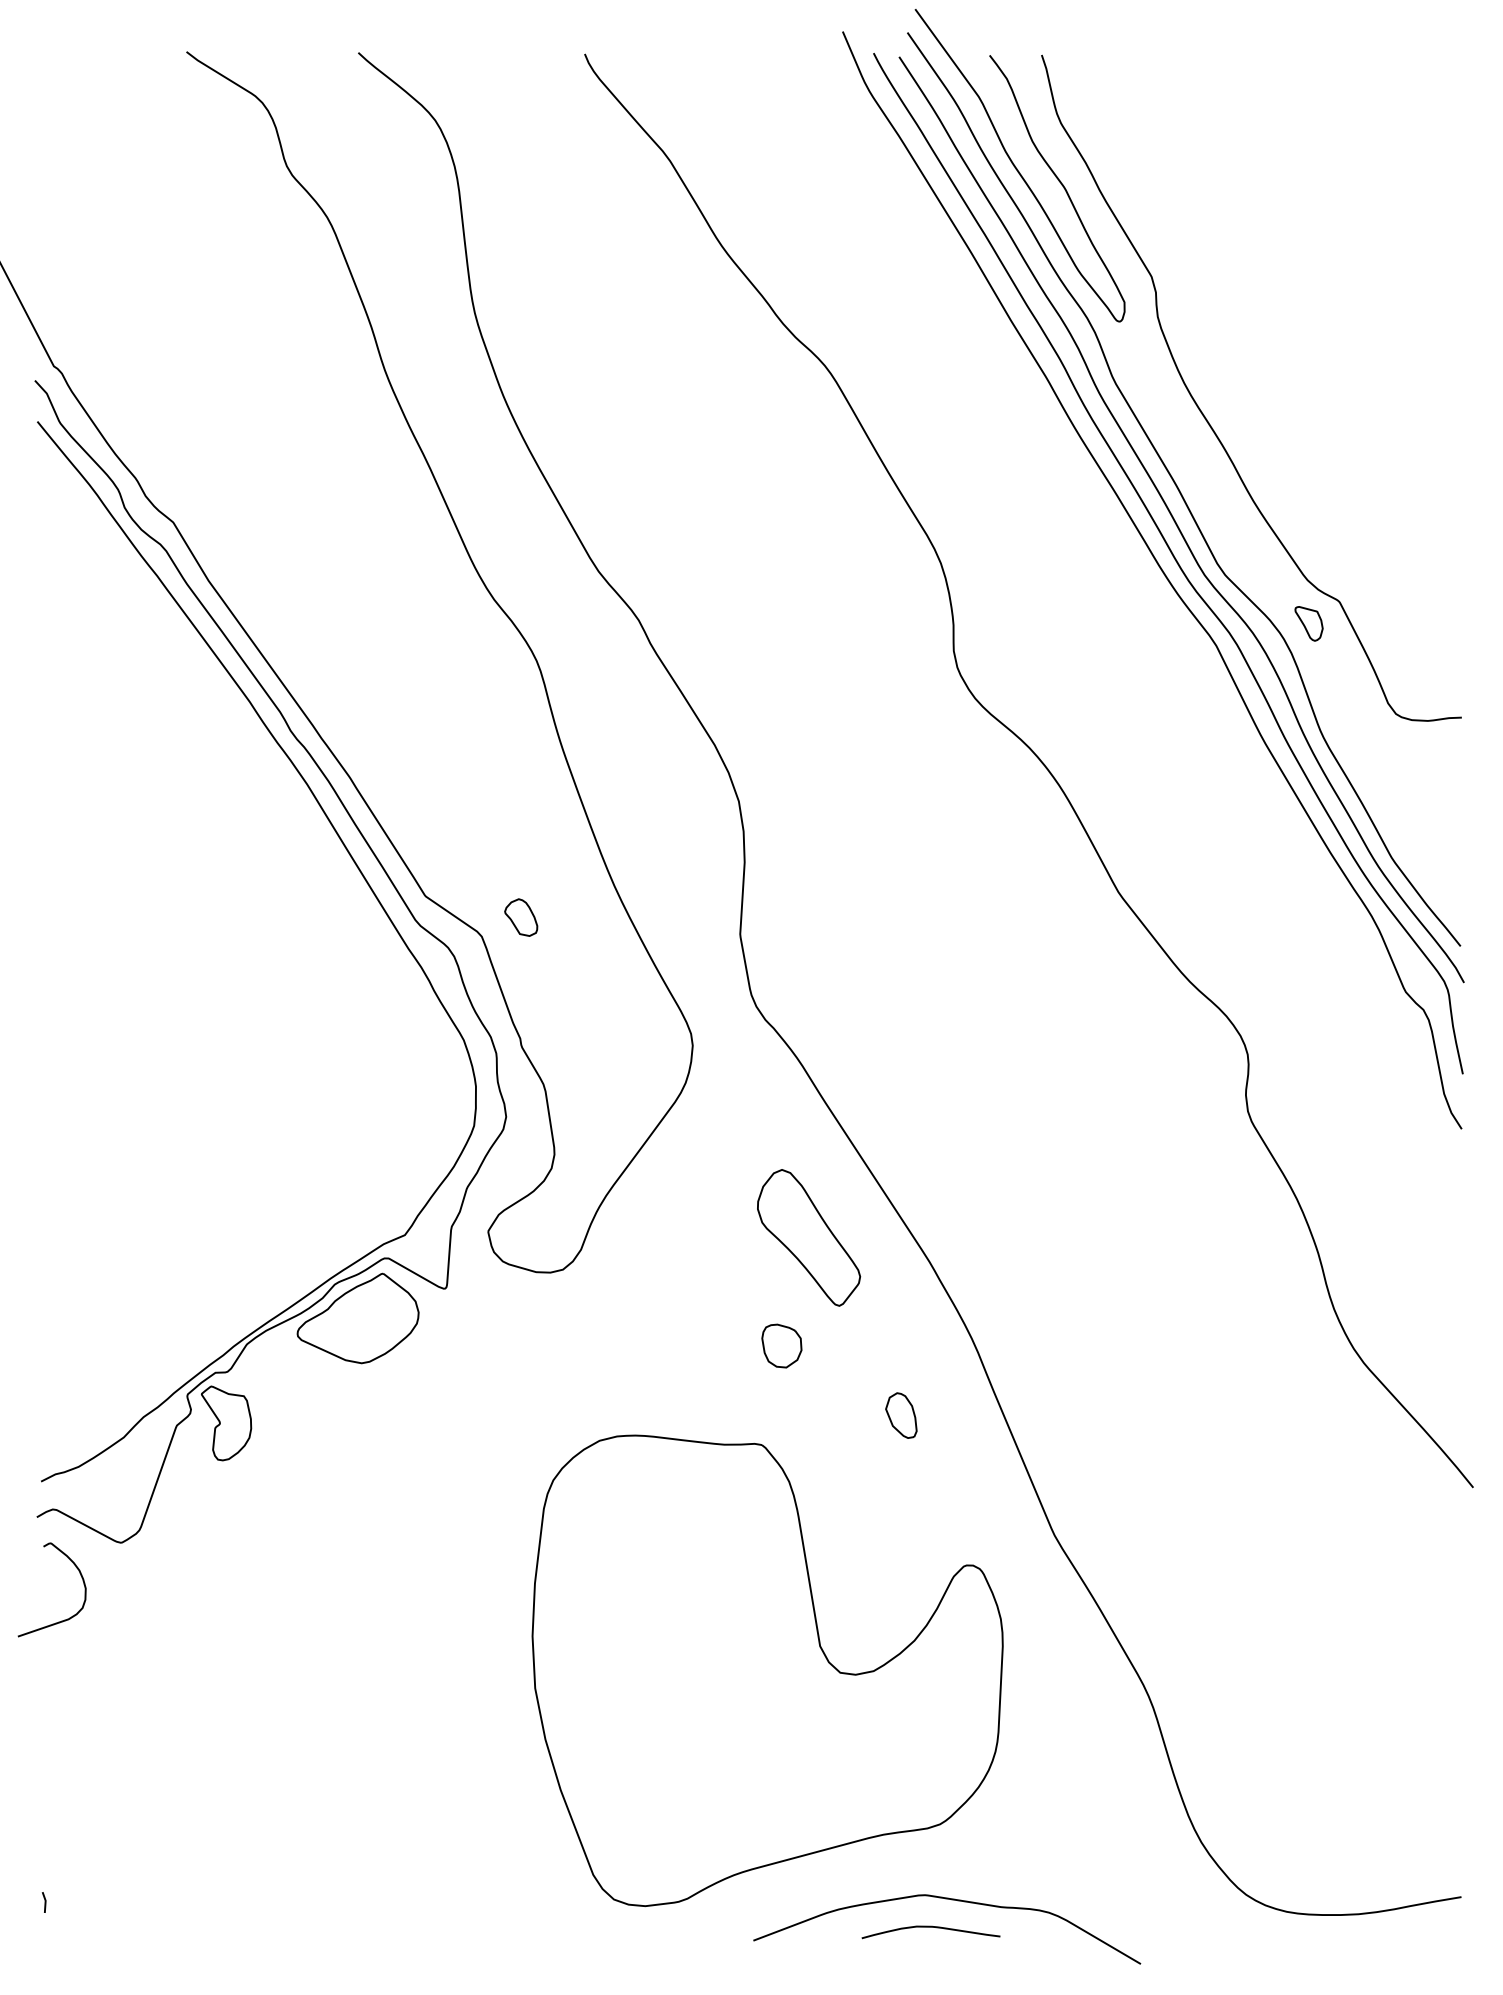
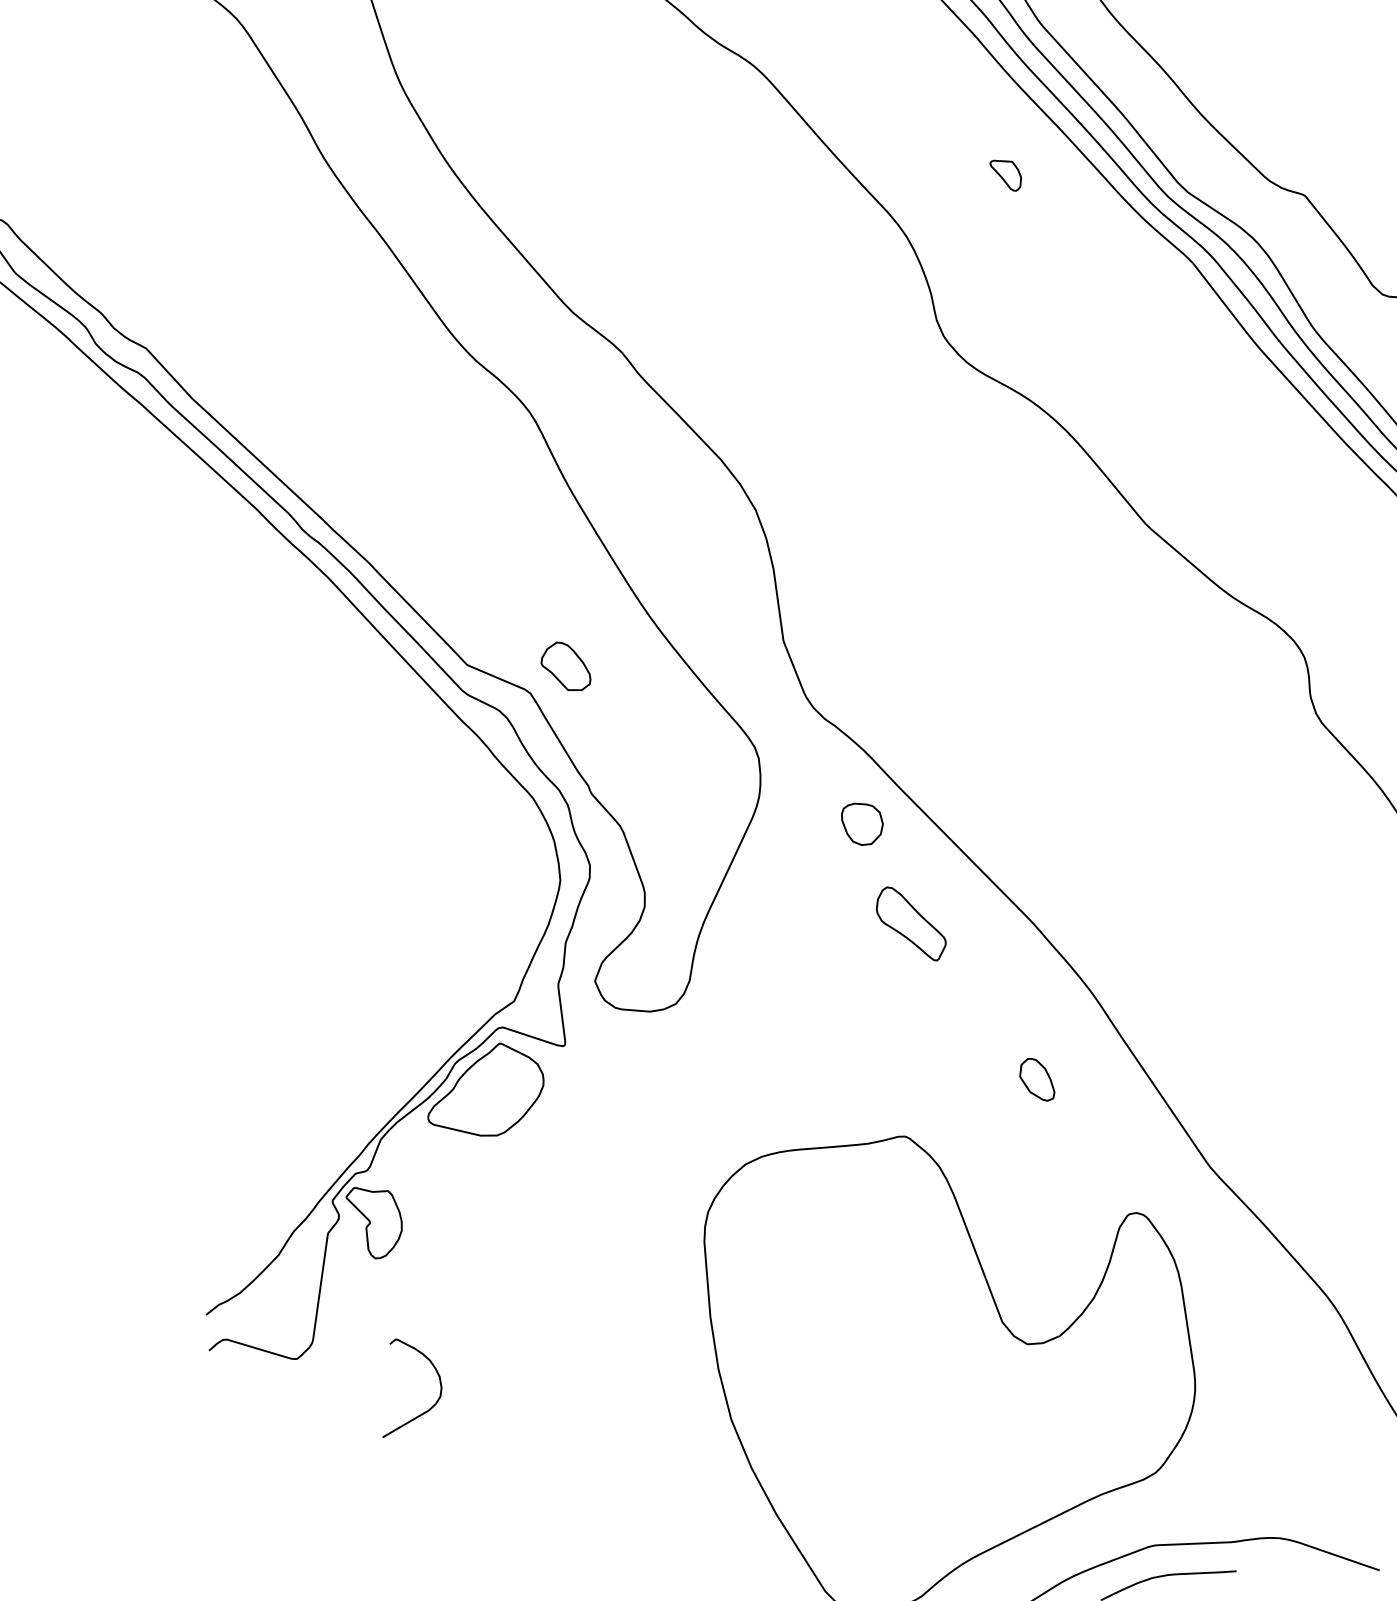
part: (1308, 623) -> (1006, 175), moved
part: (521, 917) -> (565, 666), size x1.4
part: (809, 1237) -> (911, 923), size x0.6
part: (781, 1345) -> (862, 823), moved
curve: (81, 1578) -> (433, 1367), moved

